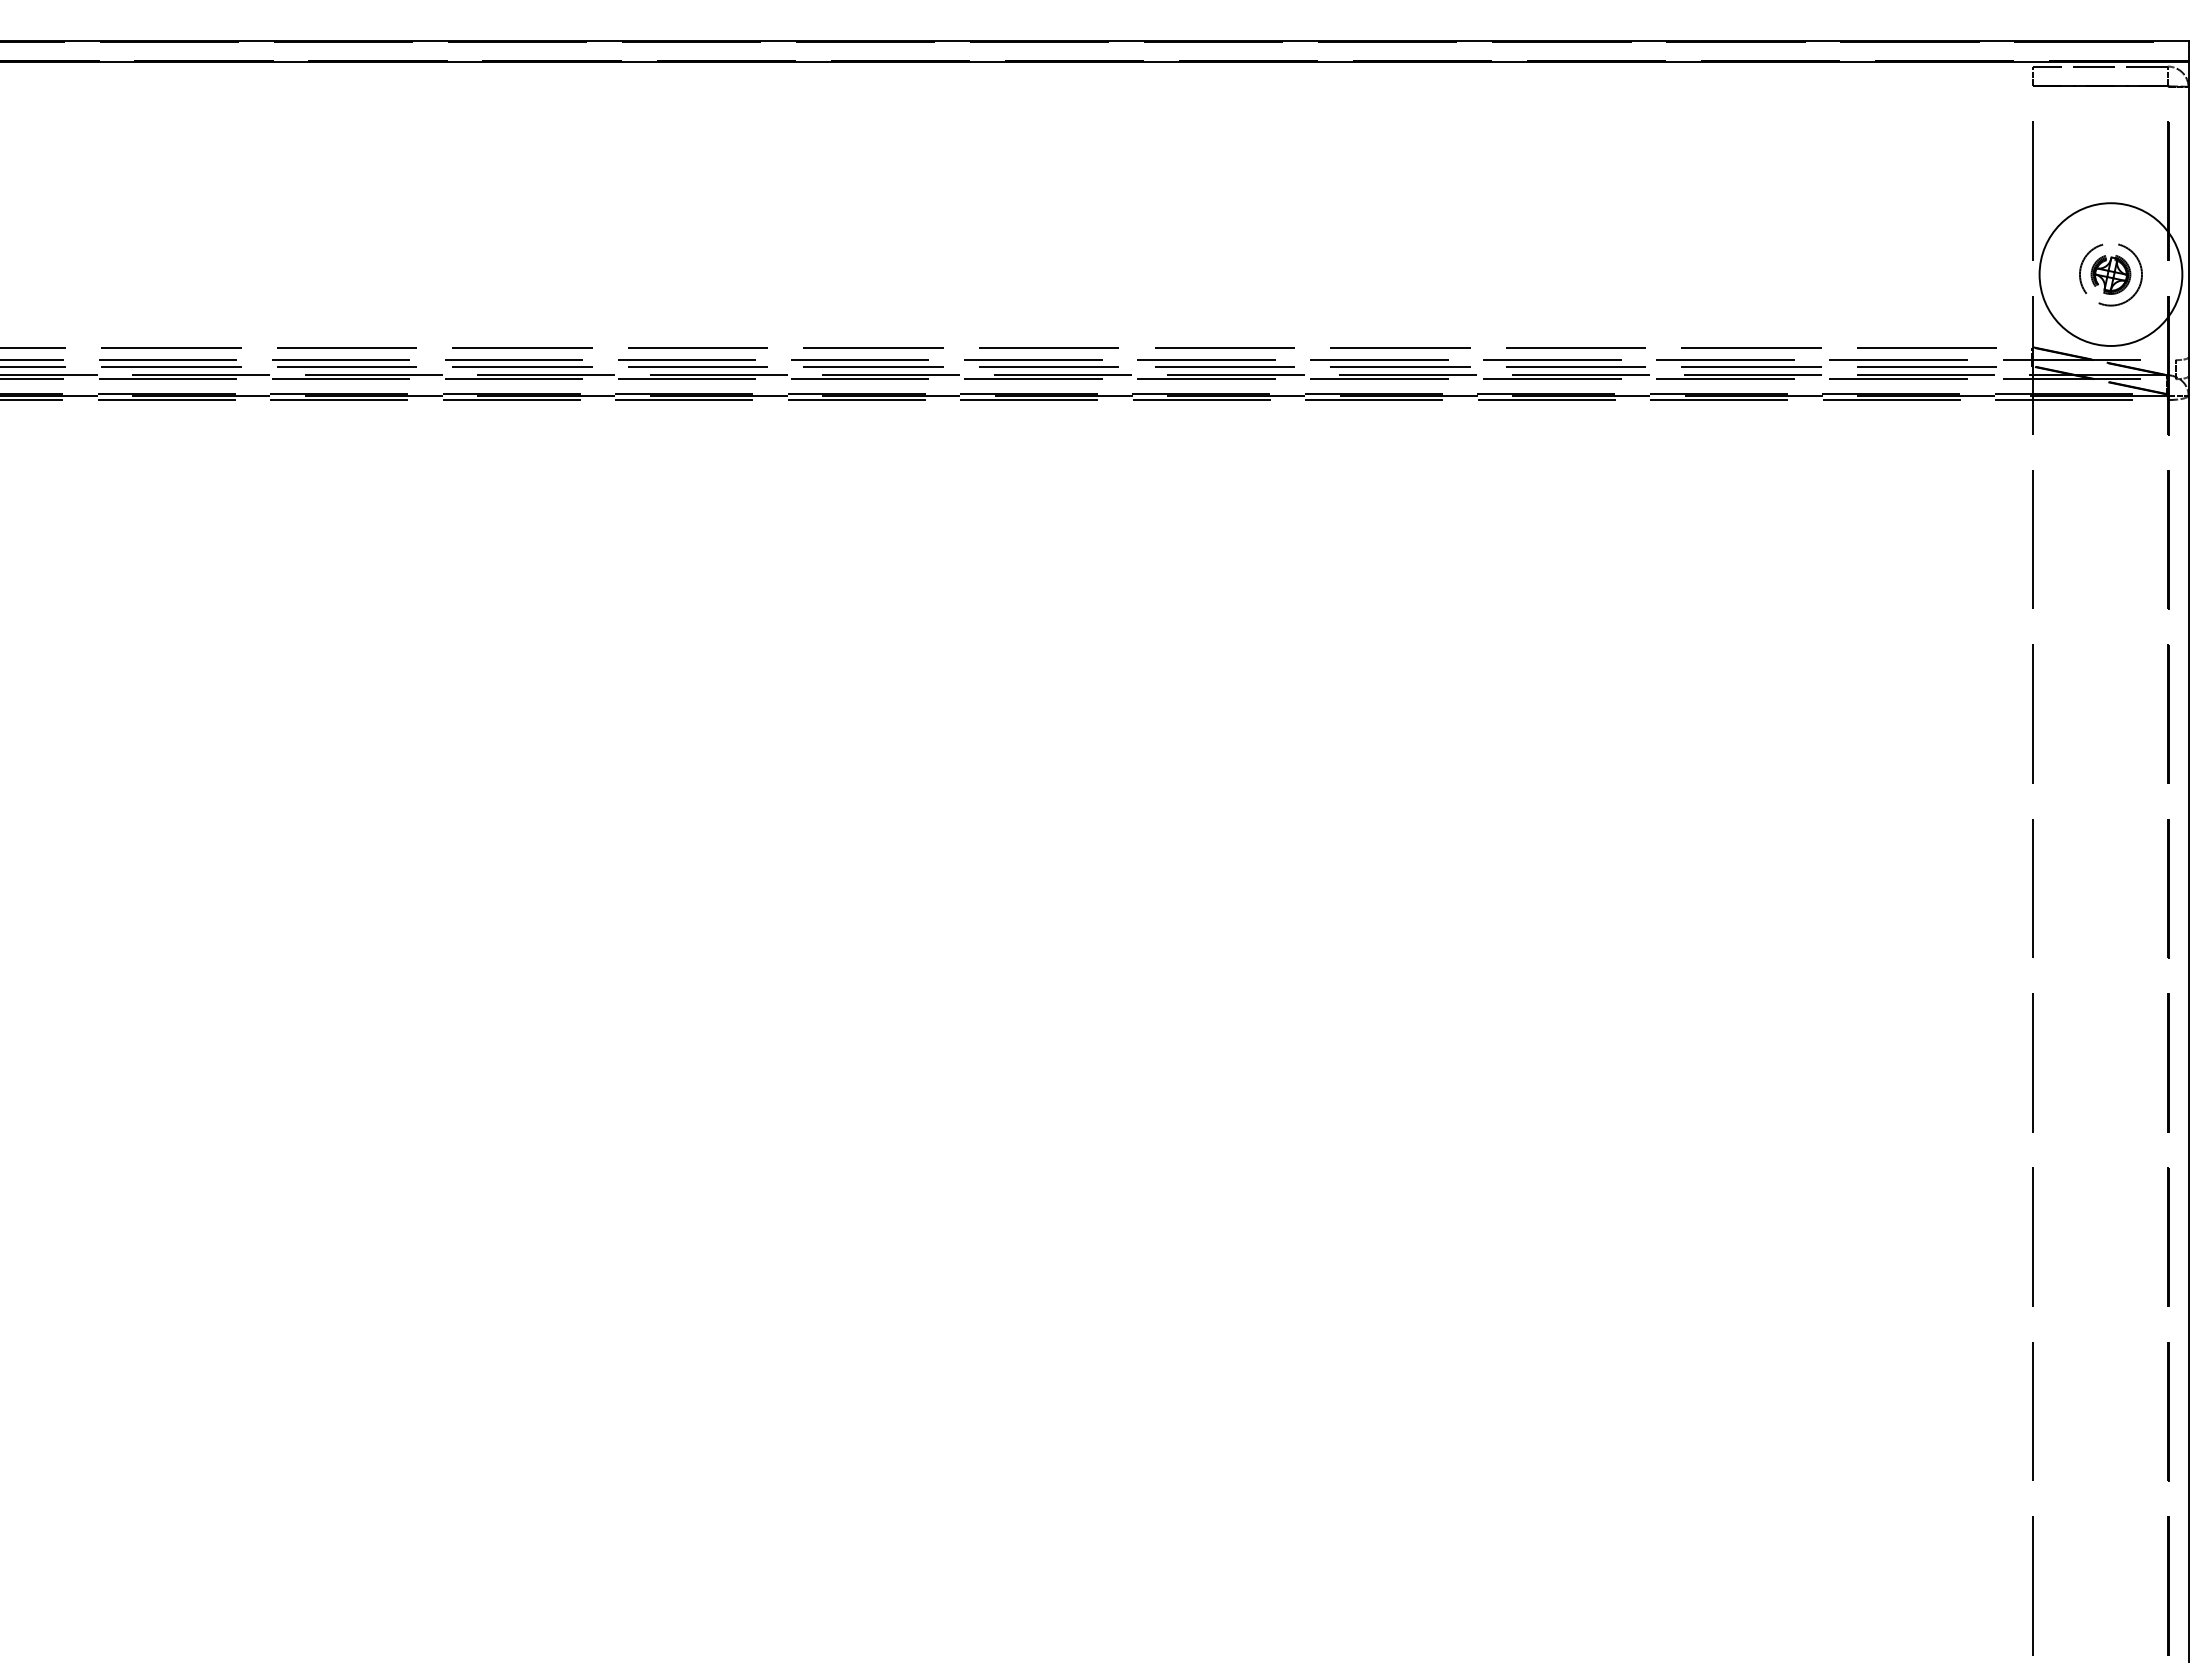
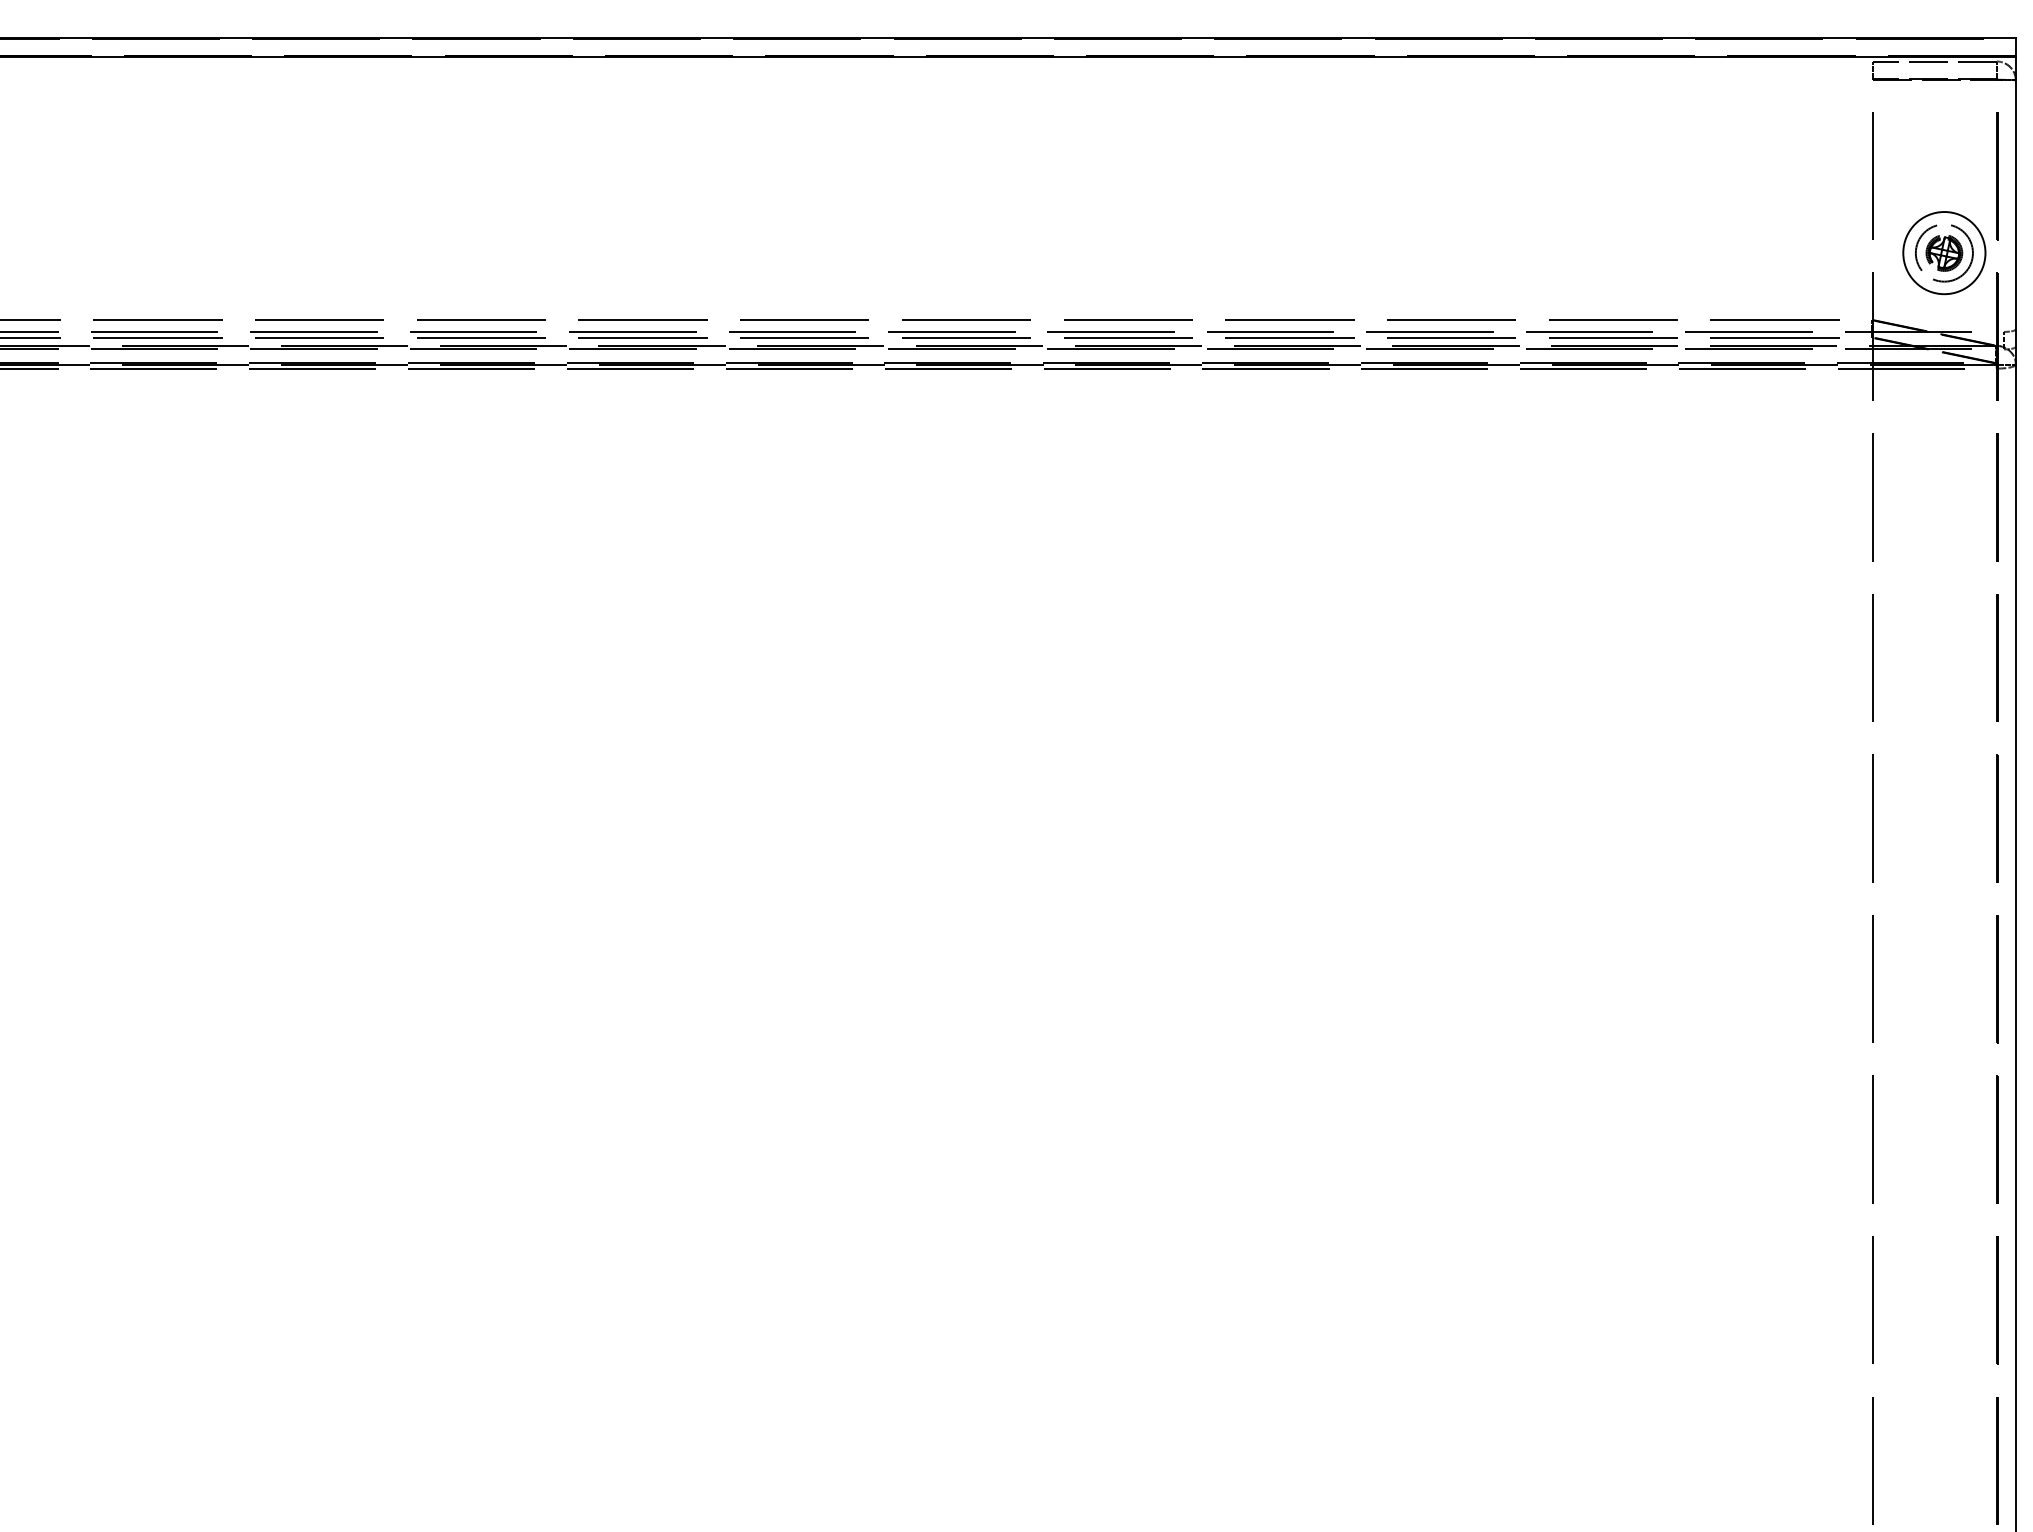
circle: (2110, 274) -> (1943, 253), size x0.62

